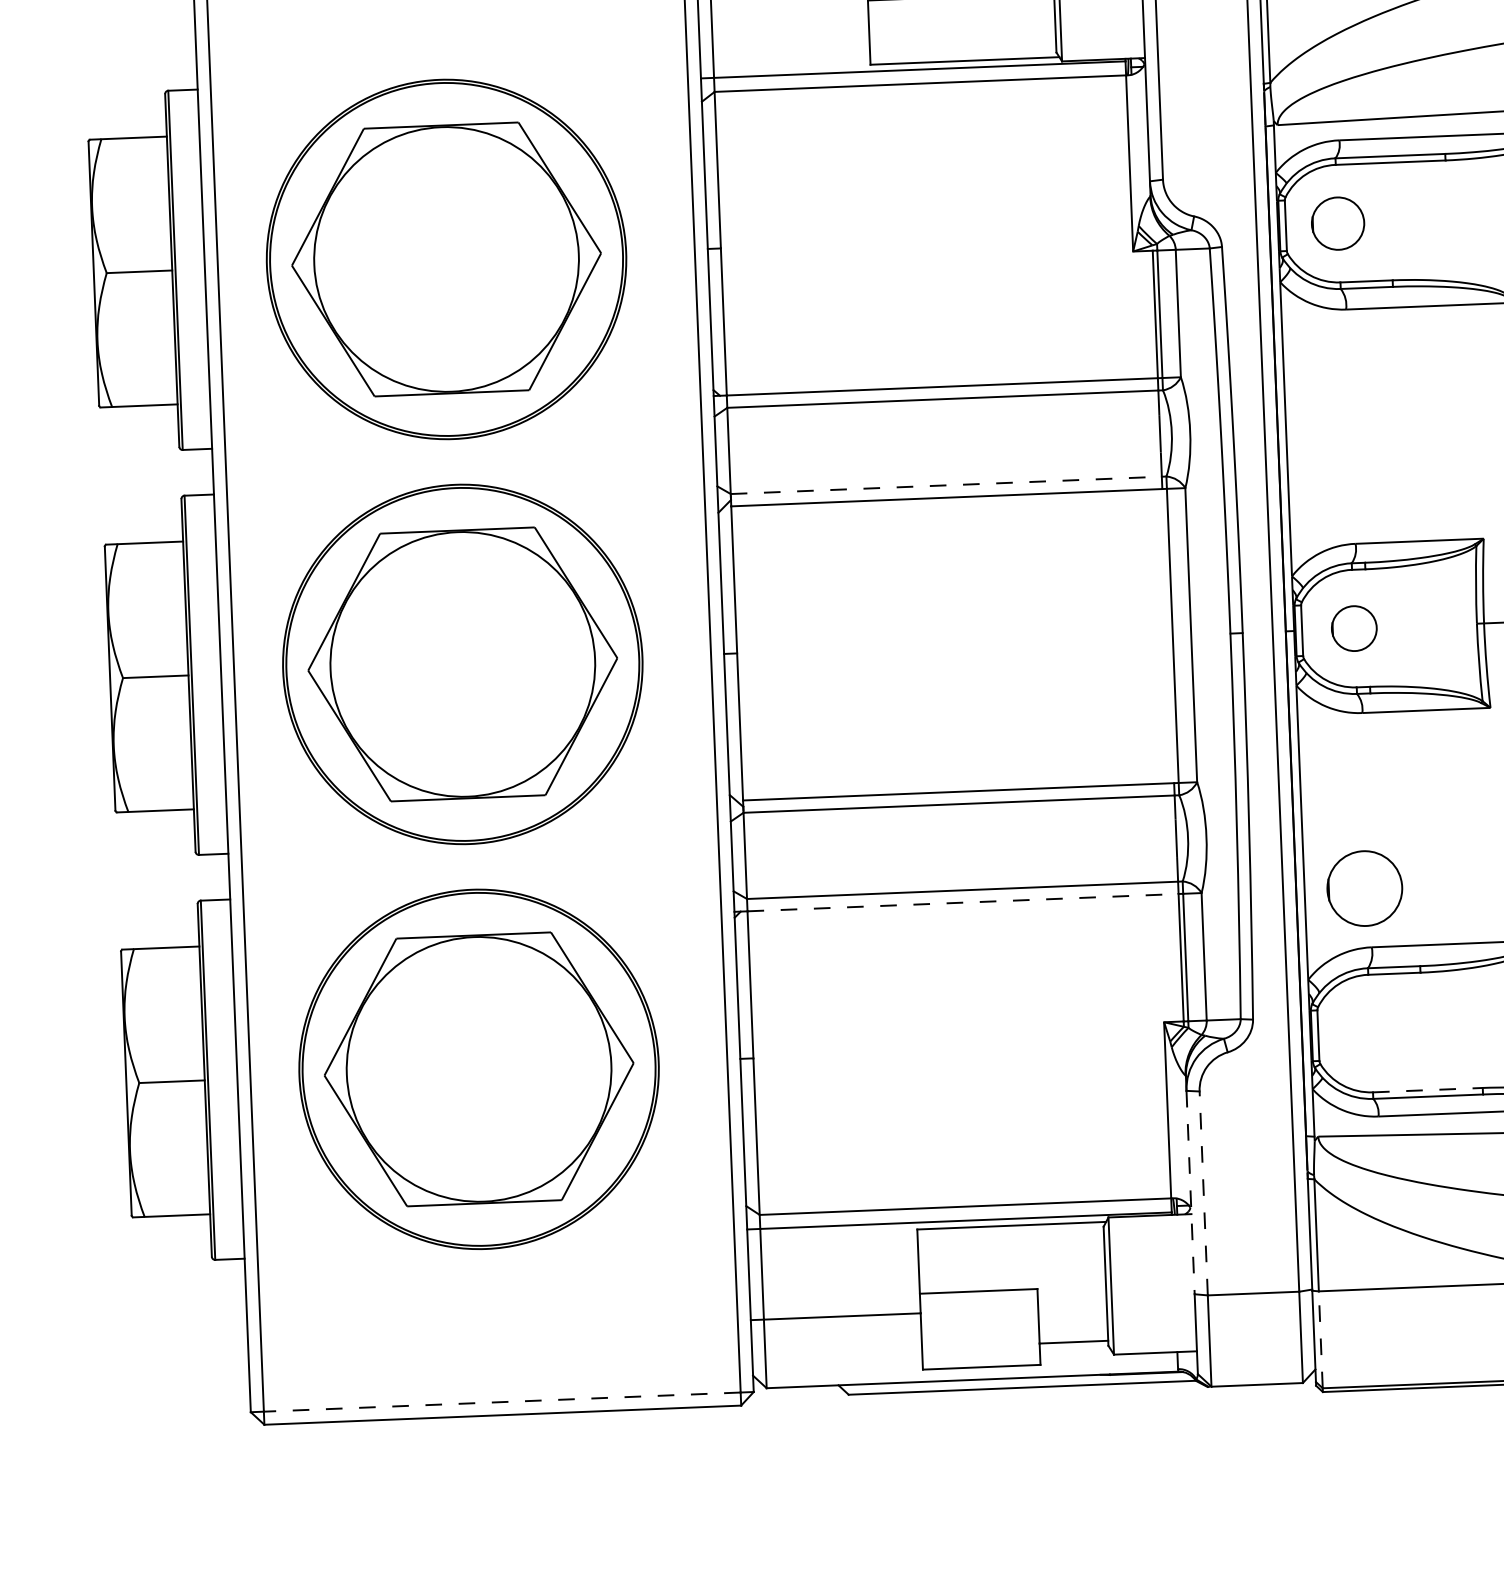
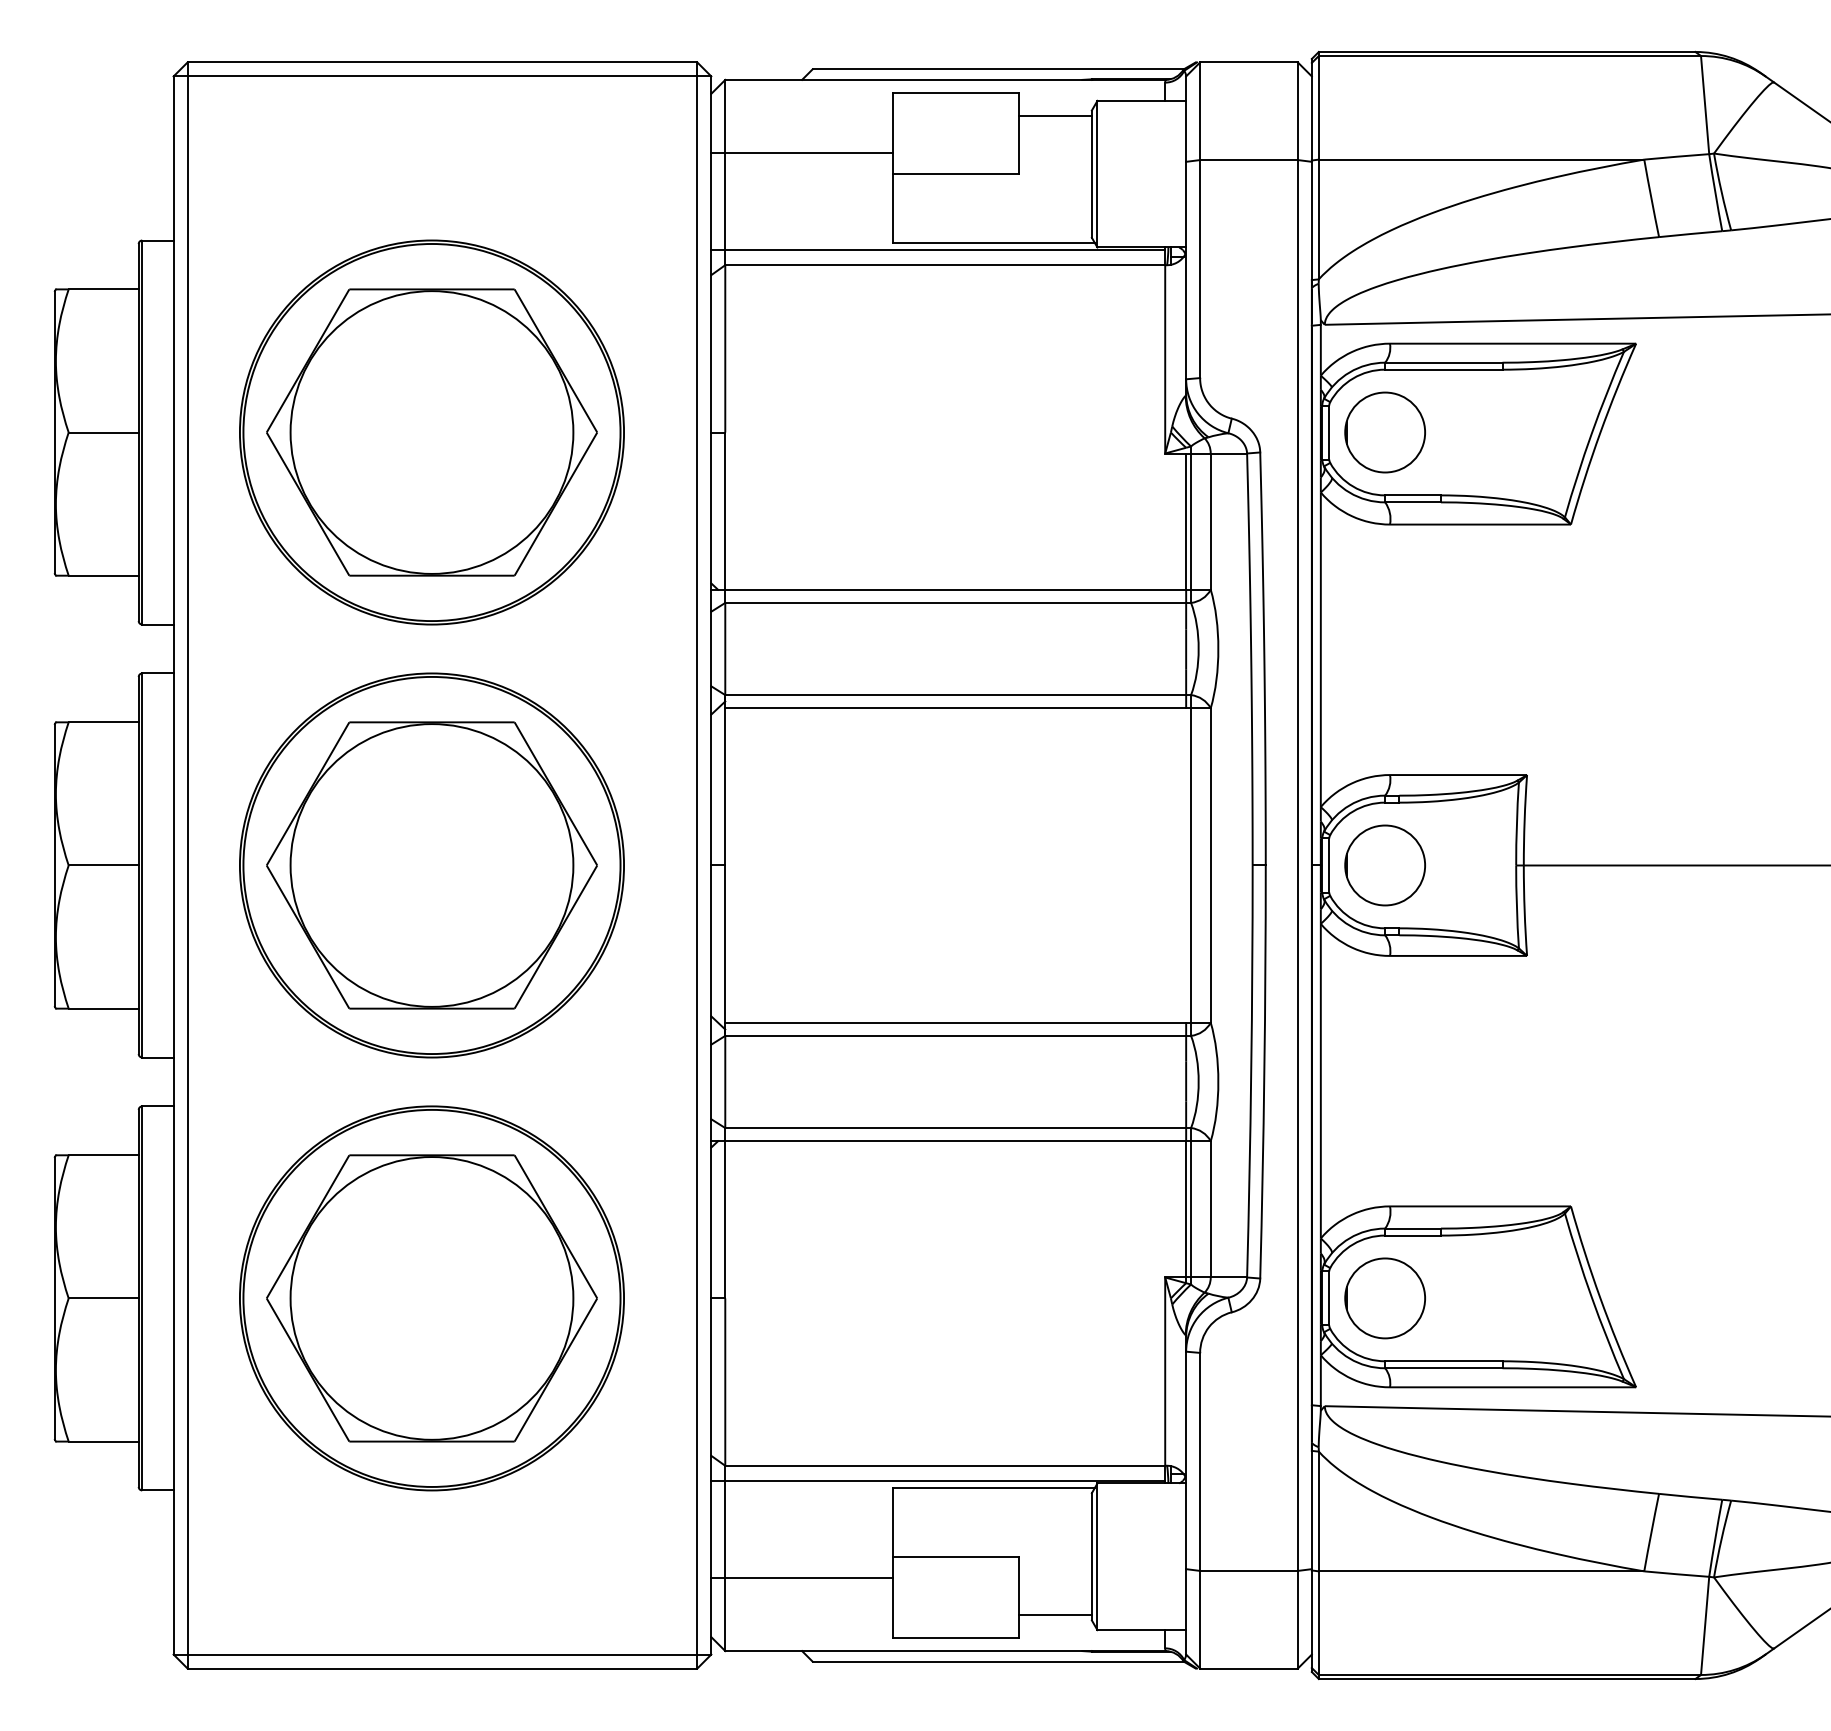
part: (1337, 223) -> (1384, 432), size x1.43
line: (947, 485) -> (956, 695), dashed -> solid
part: (1353, 628) -> (1384, 865), size x1.67
part: (1364, 888) -> (1384, 1298), moved
line: (963, 902) -> (956, 1141), dashed -> solid
line: (1427, 1090) -> (1443, 1361), dashed -> solid
line: (1190, 1192) -> (1186, 1460), dashed -> solid
line: (1204, 1193) -> (1200, 1461), dashed -> solid
line: (1320, 1340) -> (1318, 1623), dashed -> solid
line: (502, 1402) -> (442, 1654), dashed -> solid

